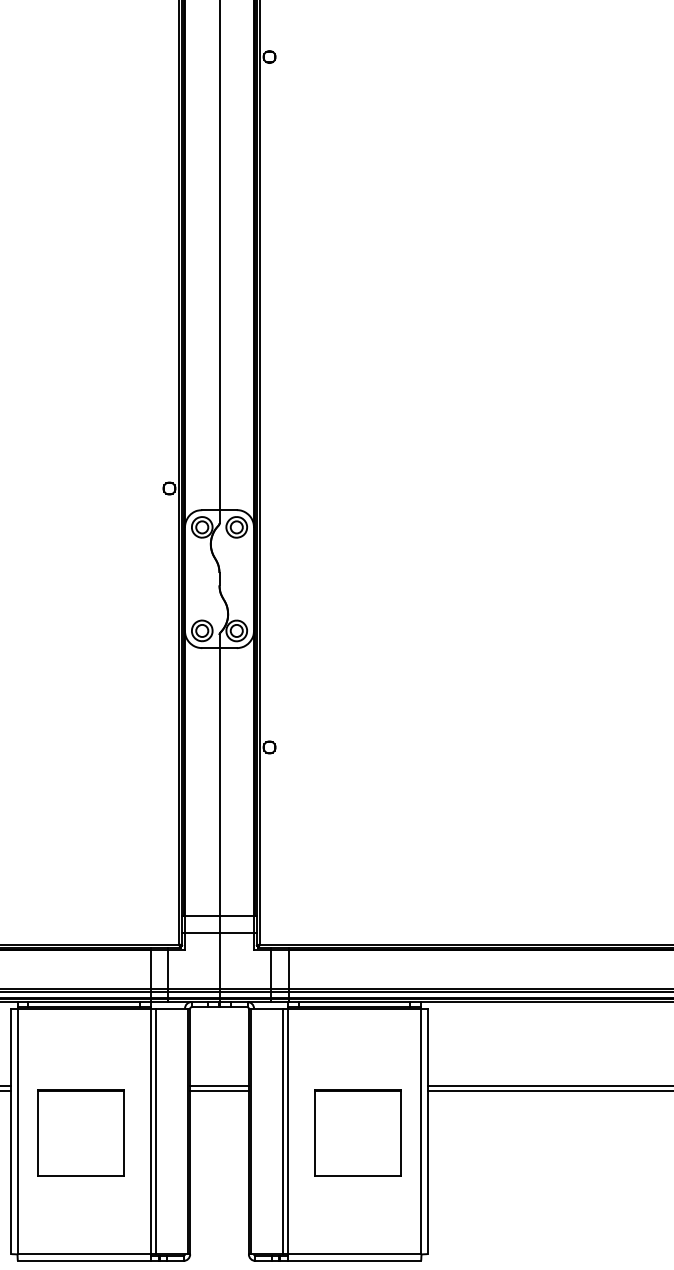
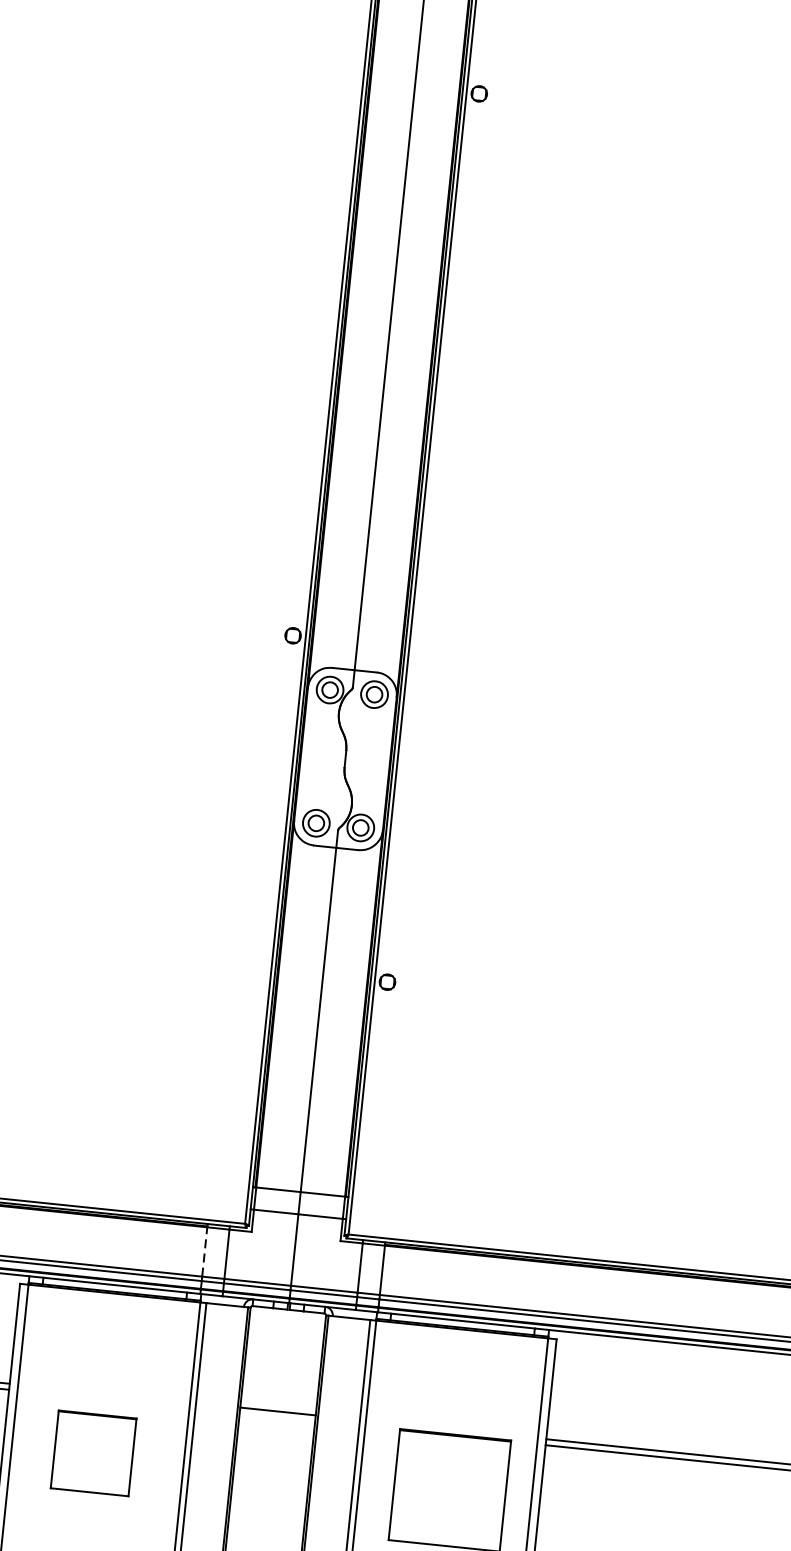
line: (150, 968) -> (204, 1250), solid -> dashed
line: (219, 1090) -> (277, 1416), removed
part: (80, 1132) -> (93, 1452), size x0.7

